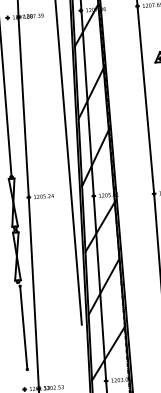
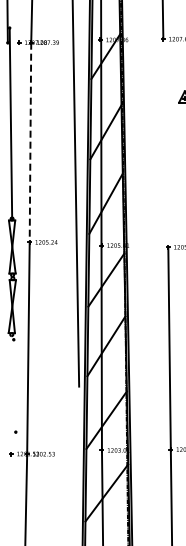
line: (145, 100) -> (165, 143), removed
line: (23, 107) -> (30, 142), solid -> dashed
line: (23, 327) -> (14, 385), removed

